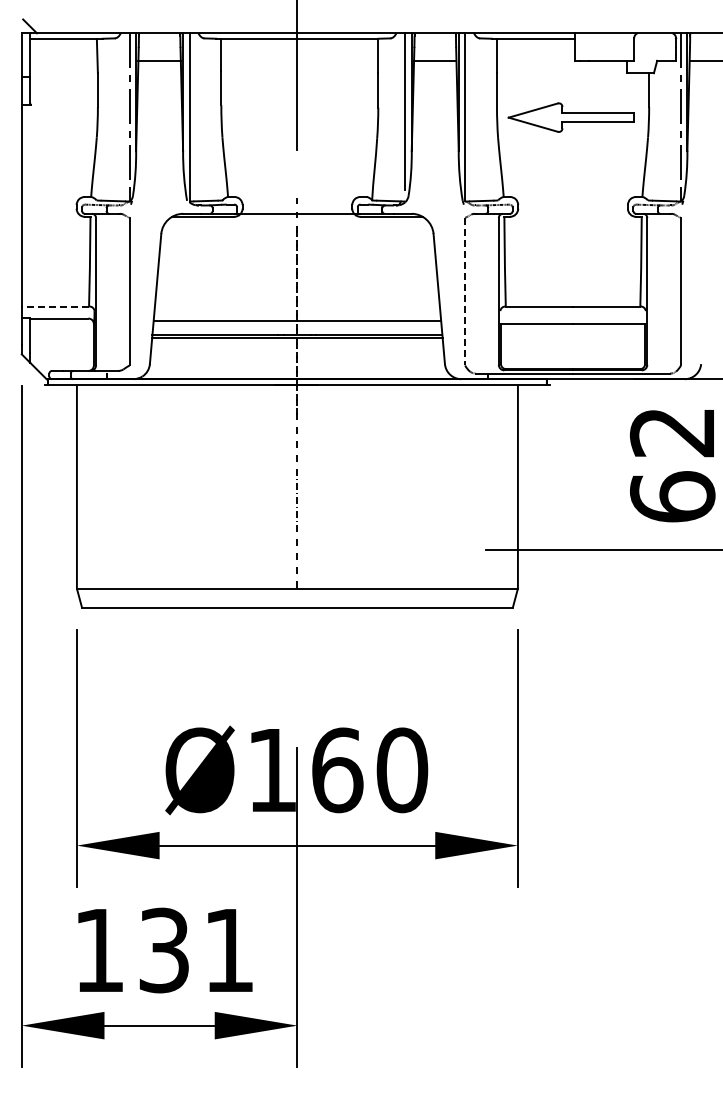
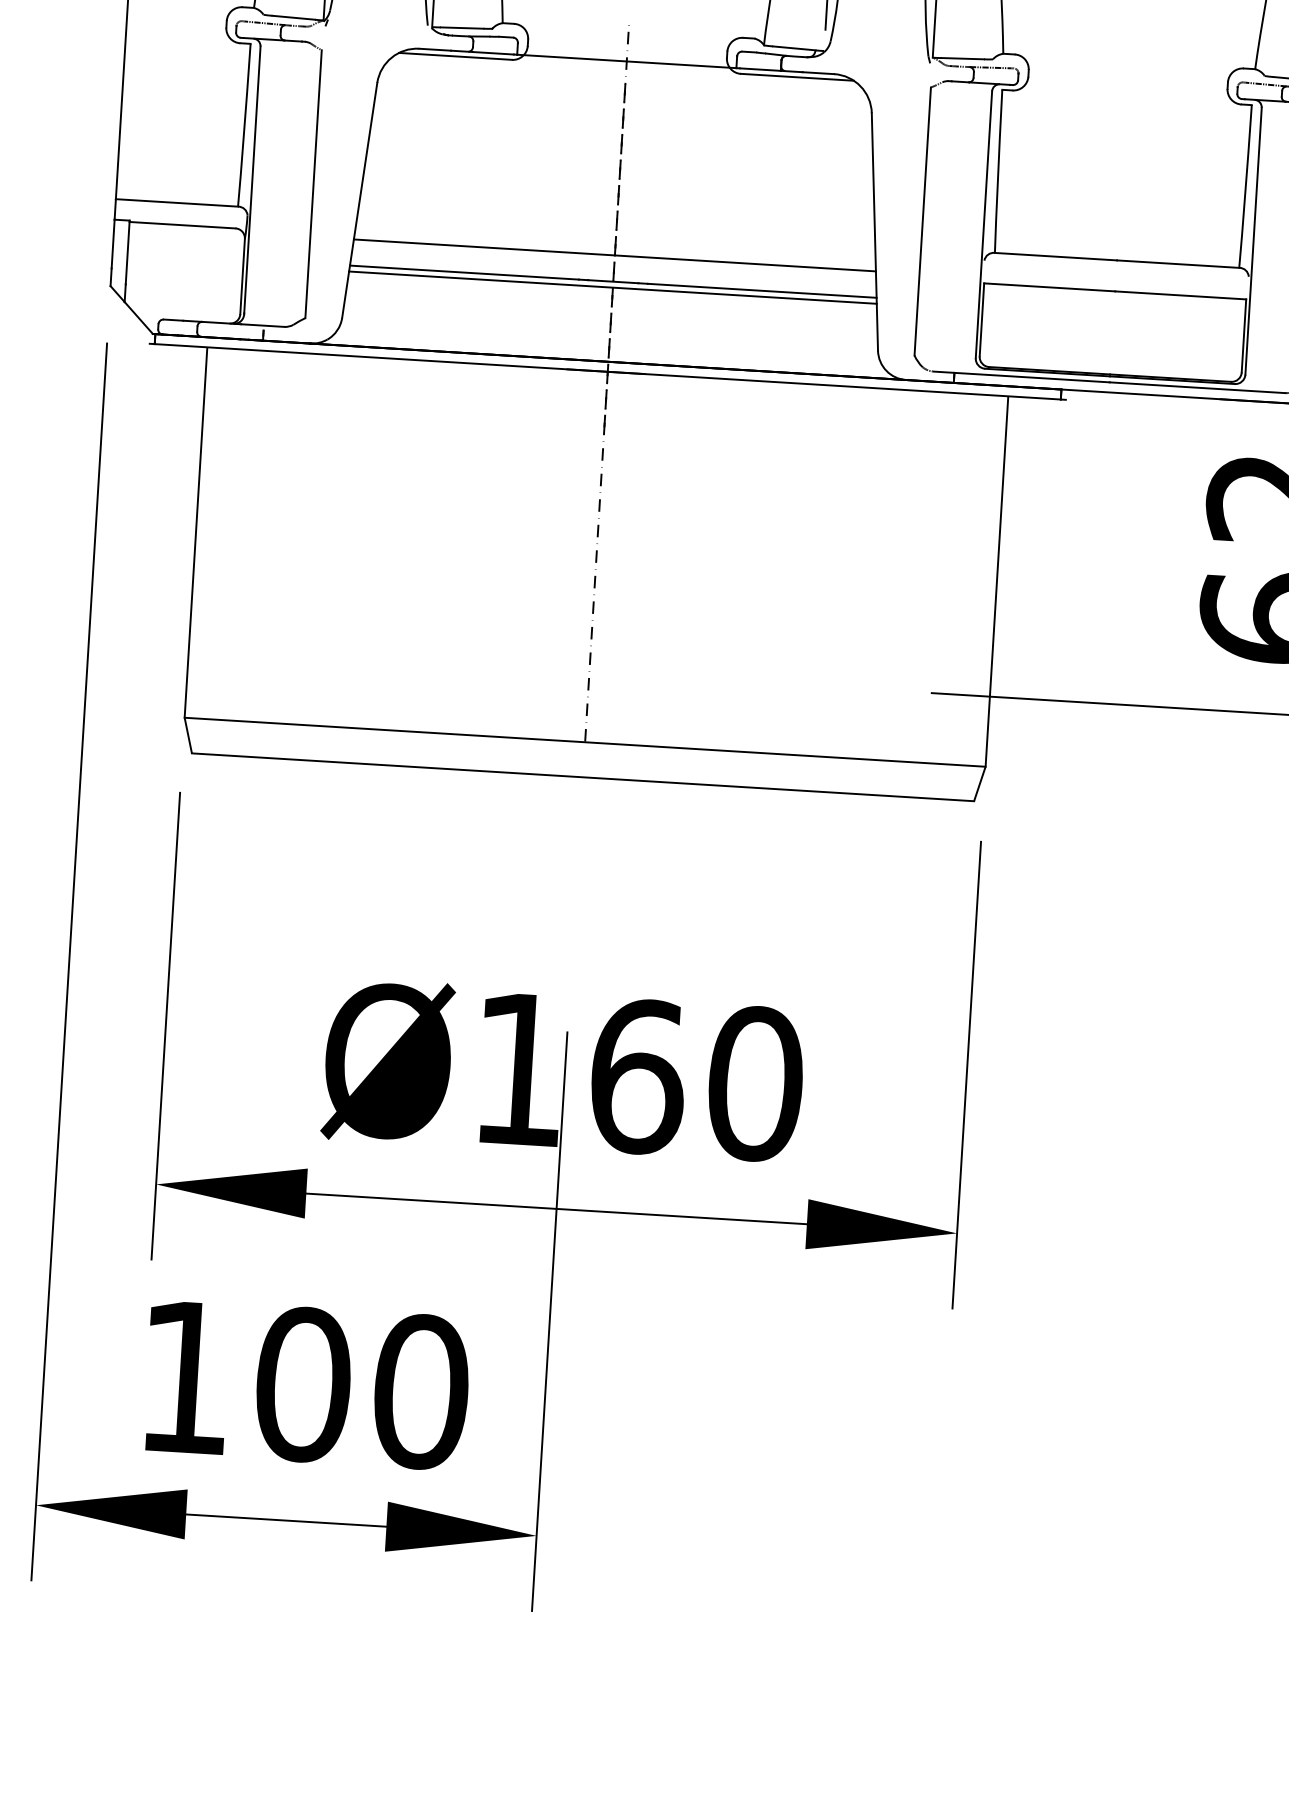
line: (465, 291) -> (923, 221), dashed -> solid
line: (55, 306) -> (177, 202), dashed -> solid
text: (196, 950) -> (361, 1388), 131 -> 100

